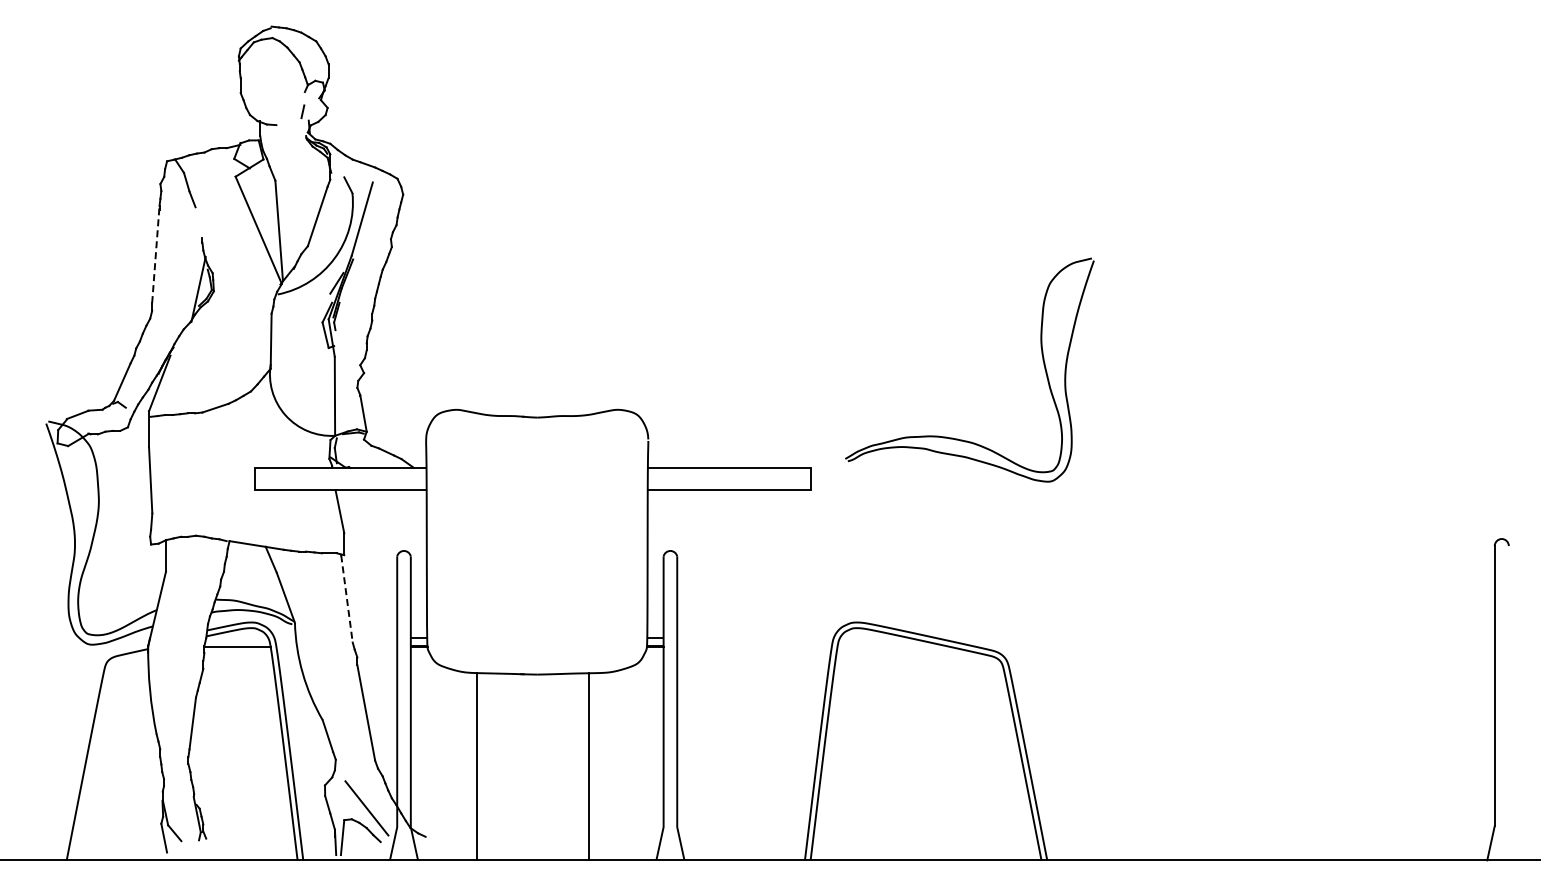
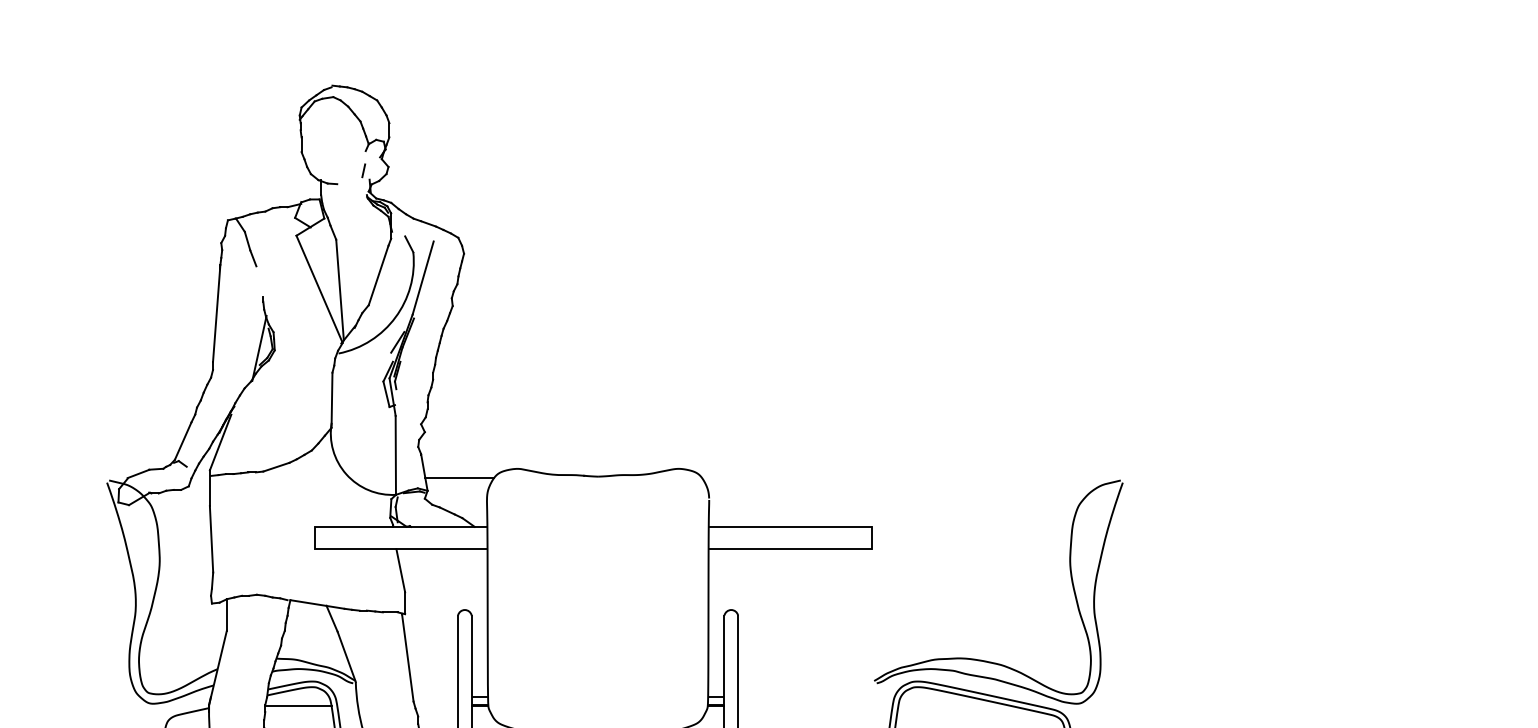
line: (155, 254) -> (216, 313), dashed -> solid
line: (398, 418) -> (459, 477), added
part: (957, 438) -> (986, 660), moved
line: (346, 598) -> (407, 657), dashed -> solid

